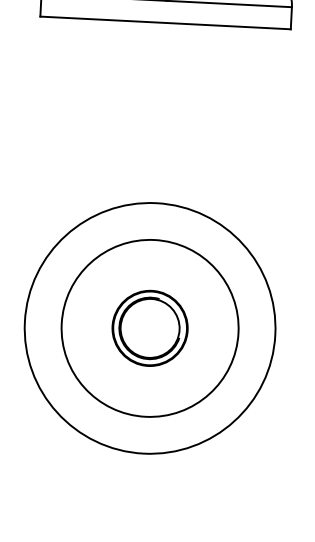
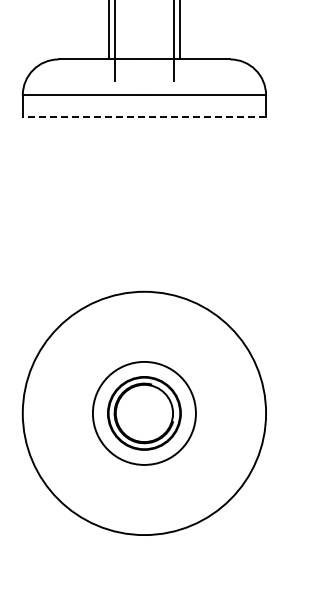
line: (165, 22) -> (144, 116), solid -> dashed
circle: (150, 328) -> (144, 413), size x0.6

